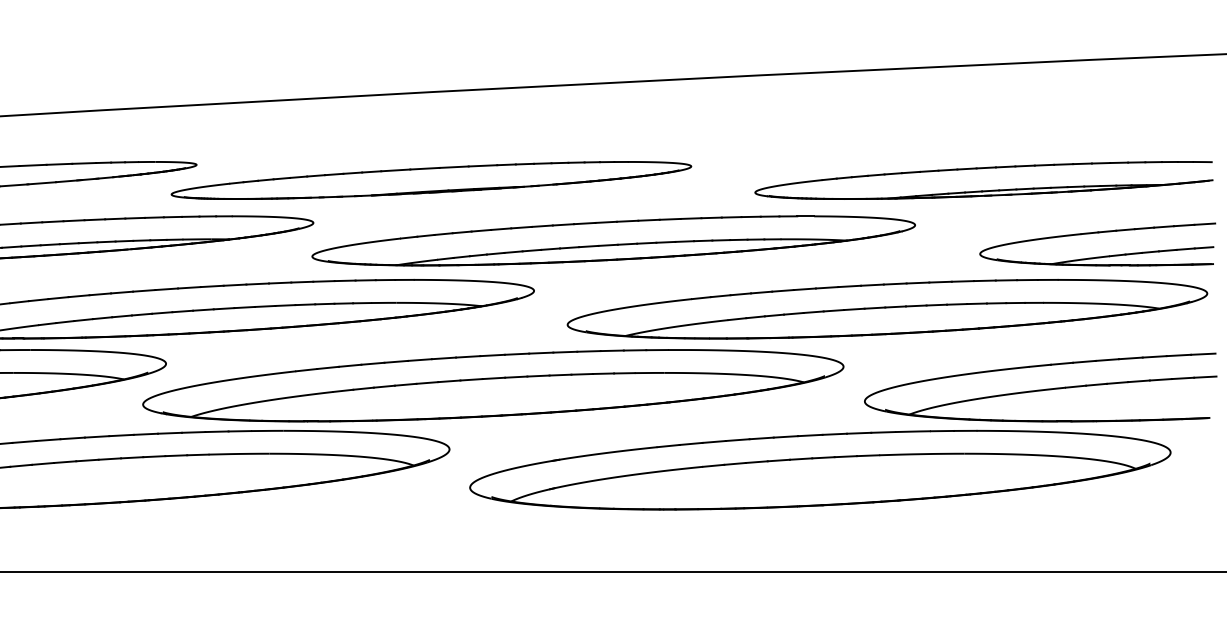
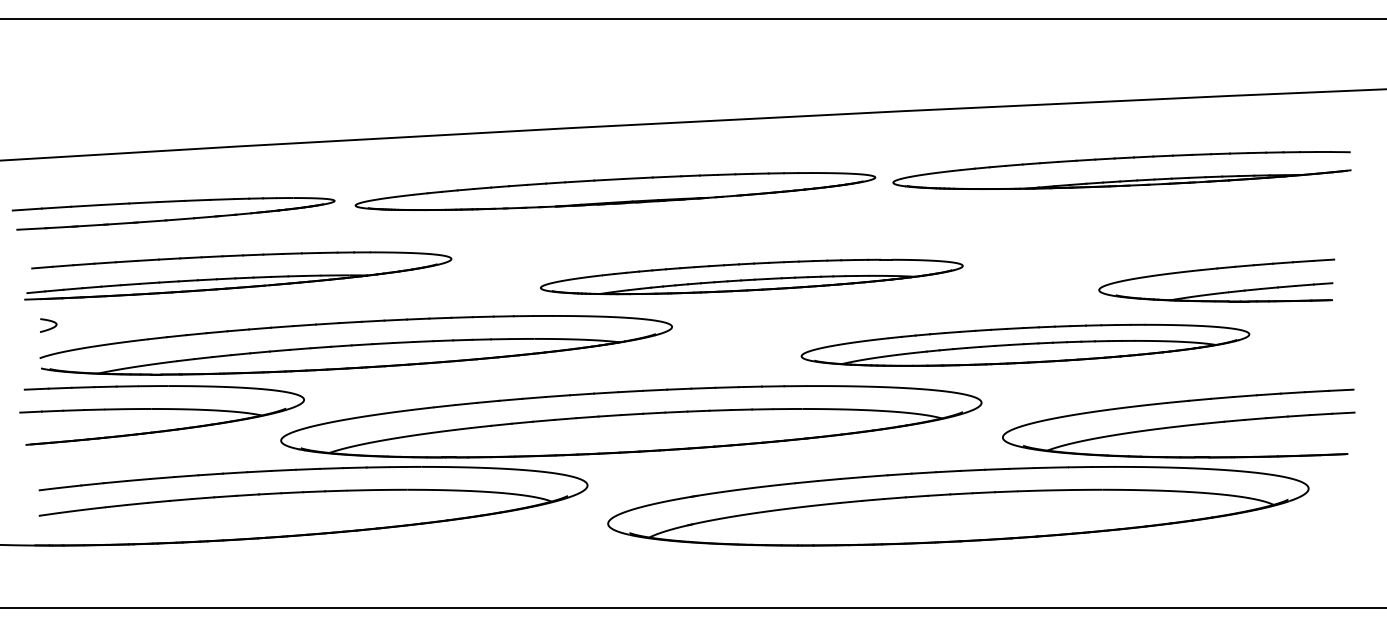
part: (431, 180) -> (615, 191), moved
part: (983, 190) -> (1121, 180), moved
part: (1097, 233) -> (1216, 269), moved
part: (613, 240) -> (751, 276), size x0.7
part: (887, 309) -> (1025, 345), size x0.7

